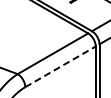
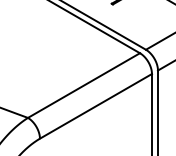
line: (60, 66) -> (95, 105), dashed -> solid

